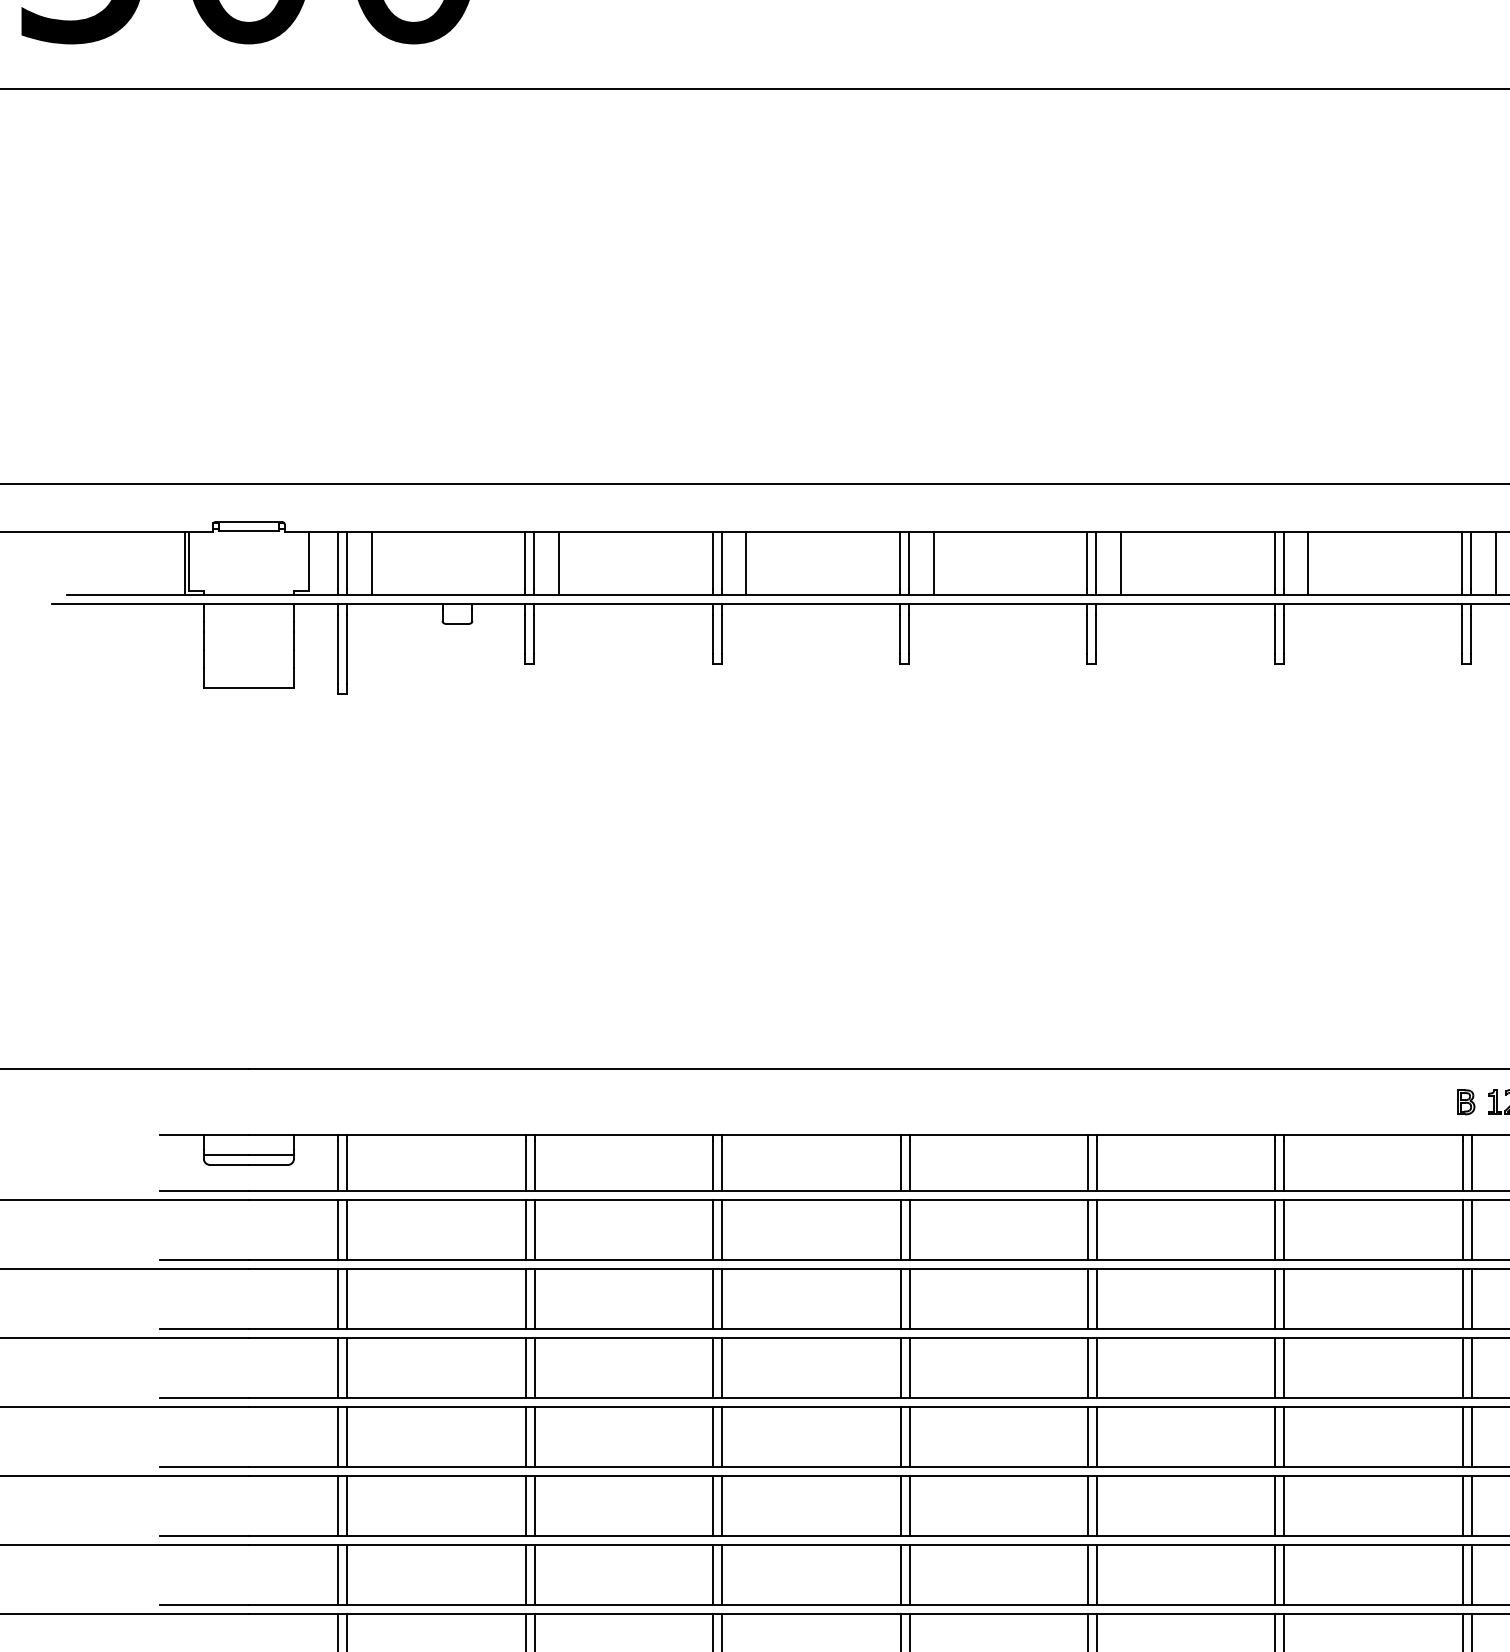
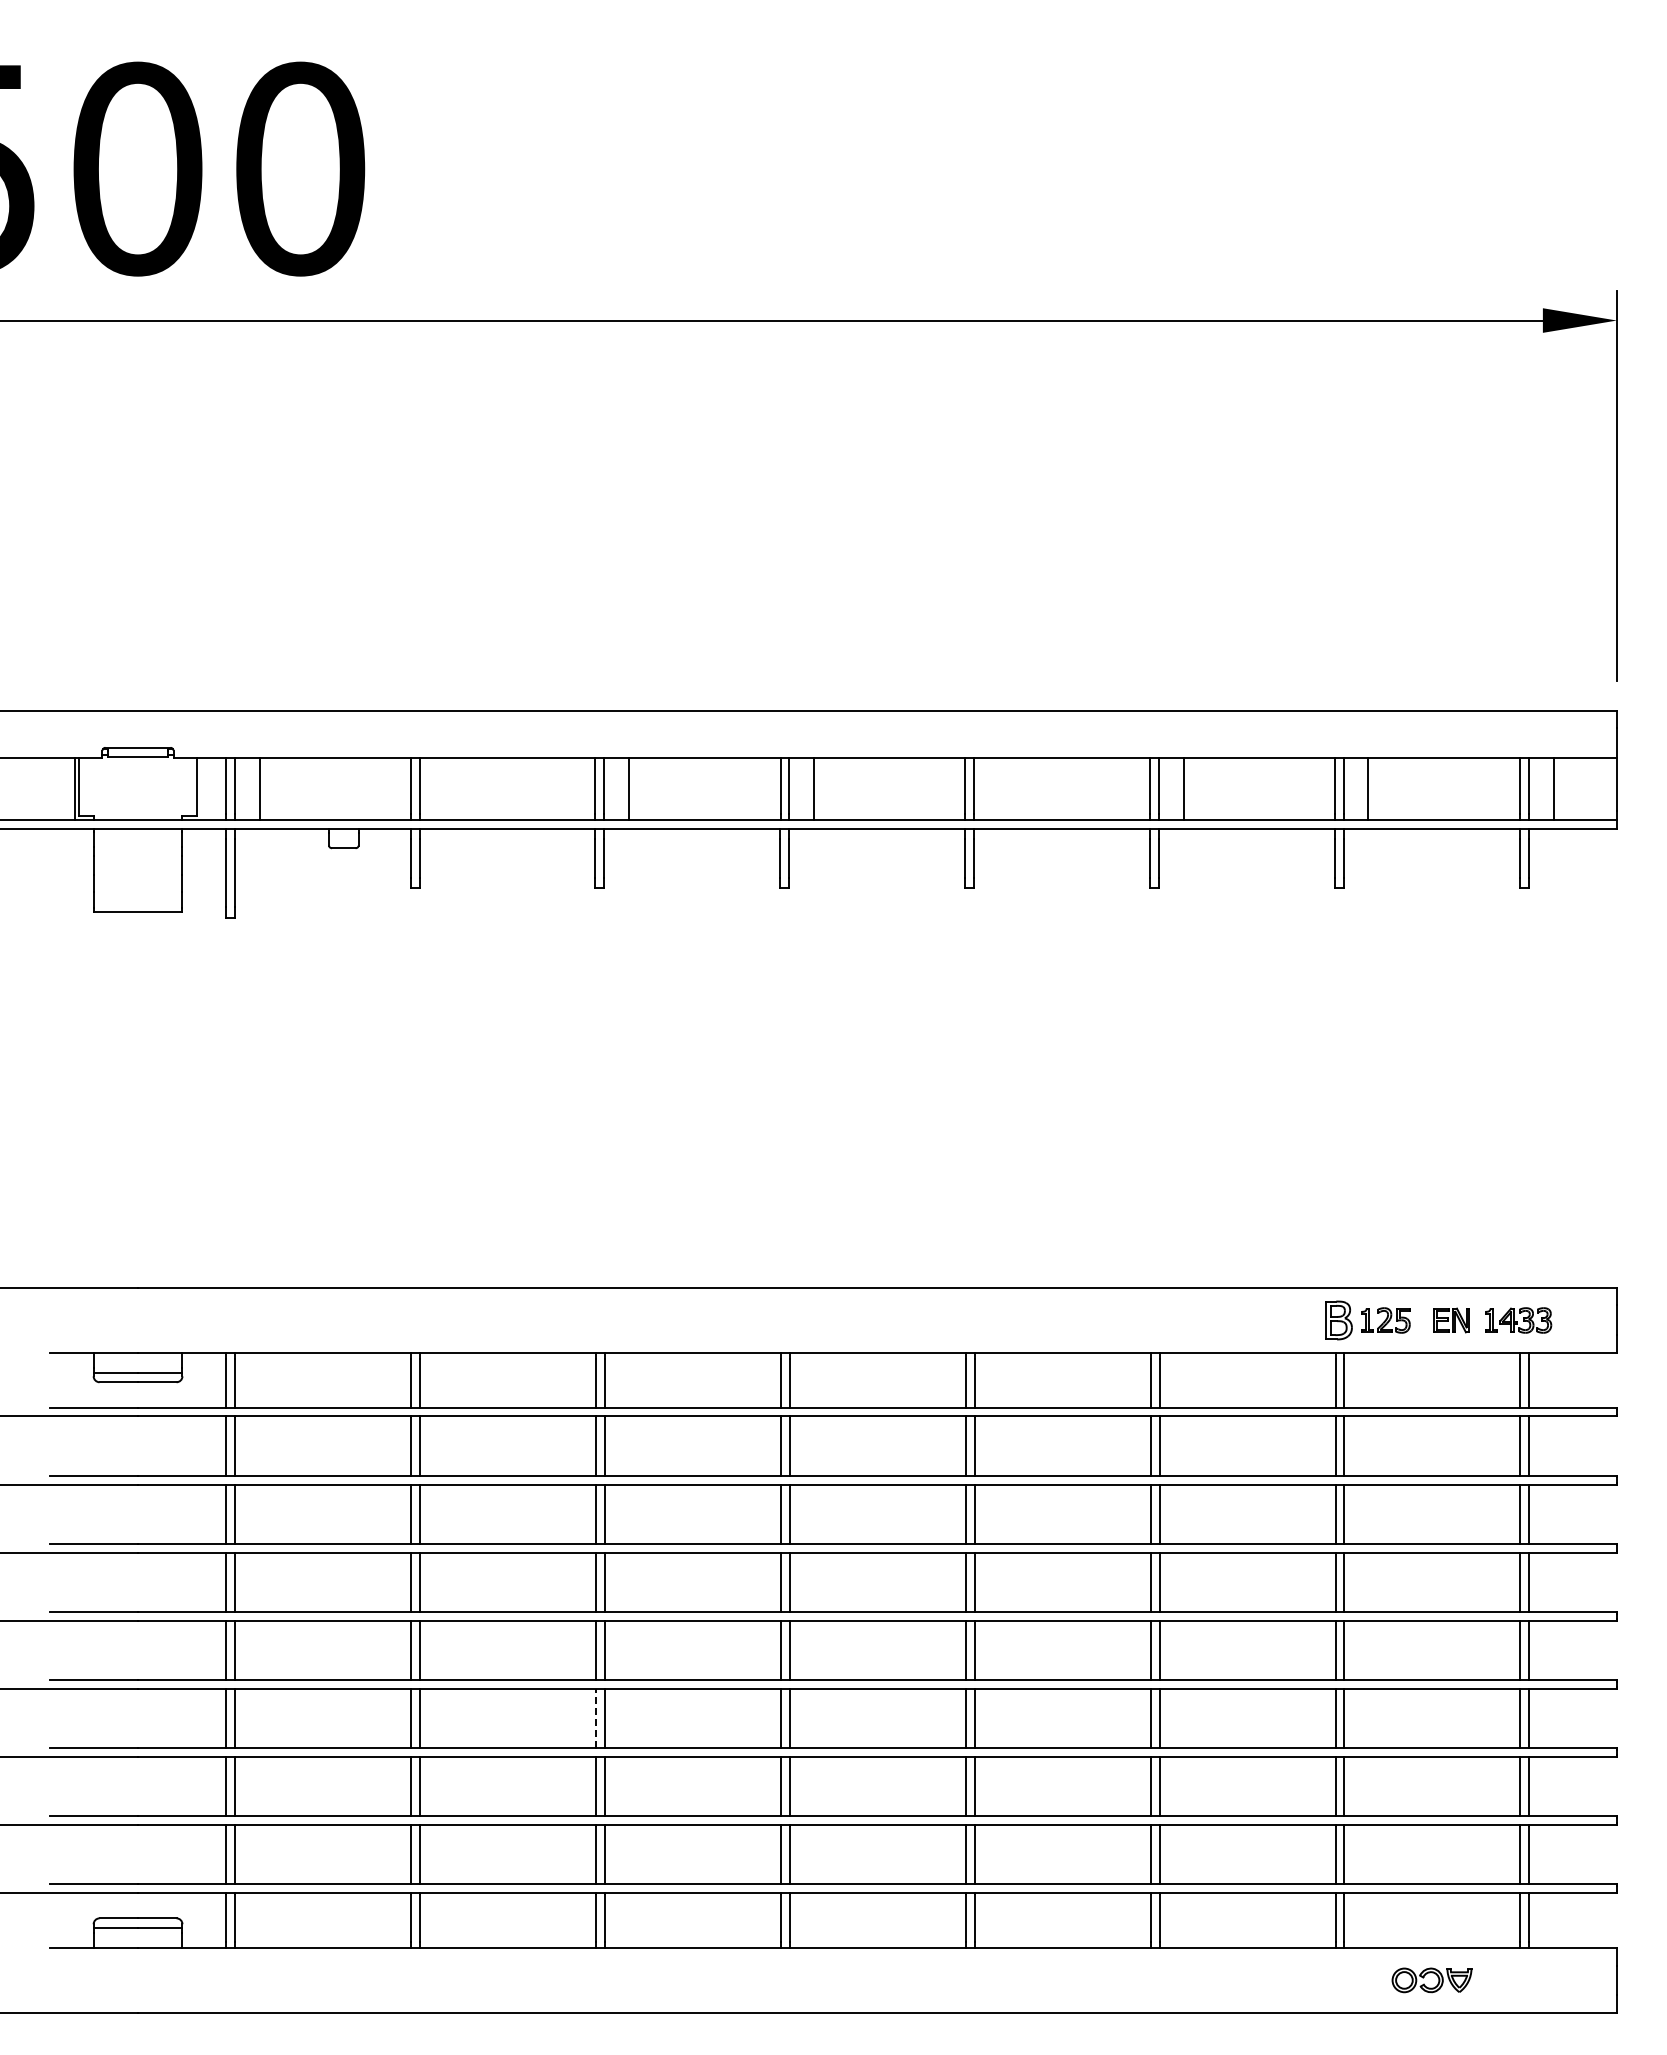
line: (559, 563) -> (444, 788), removed
line: (1120, 563) -> (998, 788), removed
part: (1466, 1102) -> (1339, 1320), size x1.6
line: (713, 1505) -> (596, 1718), solid -> dashed

